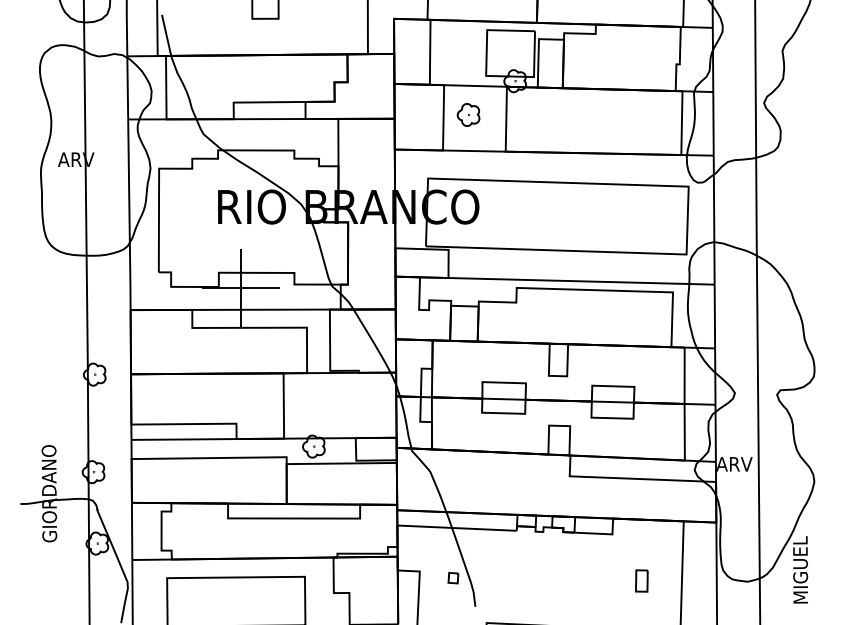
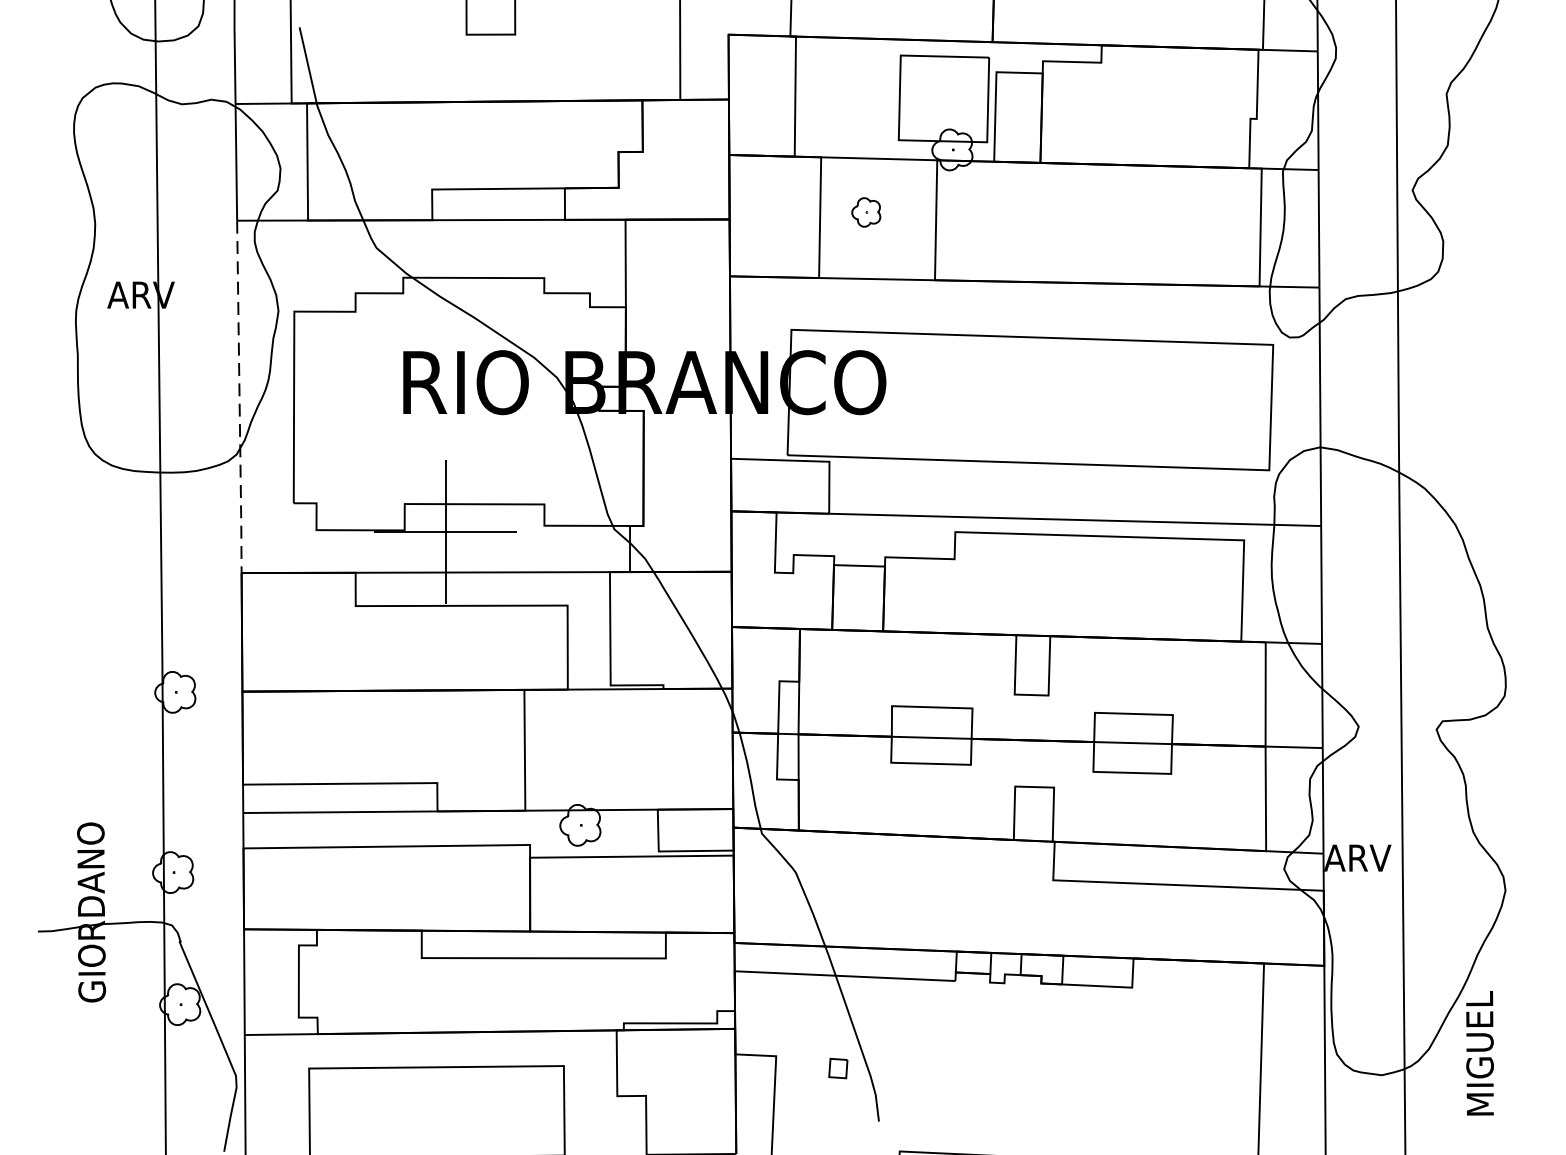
part: (468, 114) -> (866, 211), size x0.7
line: (129, 215) -> (239, 398), solid -> dashed
part: (641, 580) -> (1185, 1072), removed

